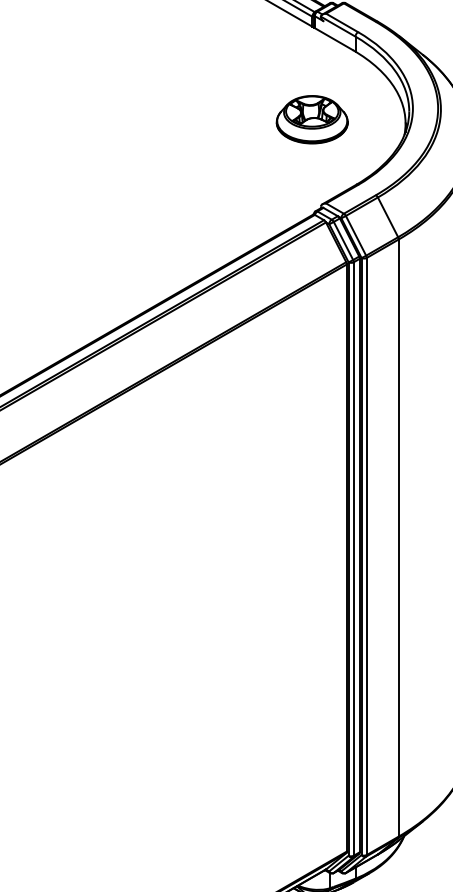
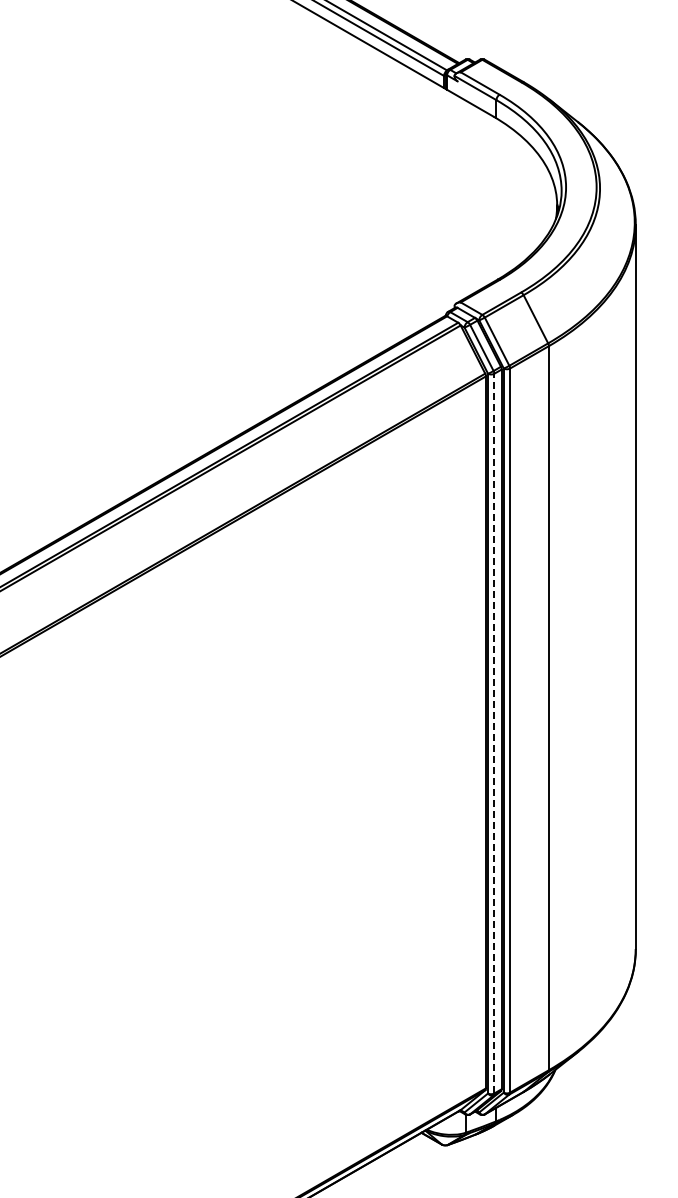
part: (311, 119) -> (443, 200), removed
line: (353, 558) -> (494, 733), solid -> dashed

